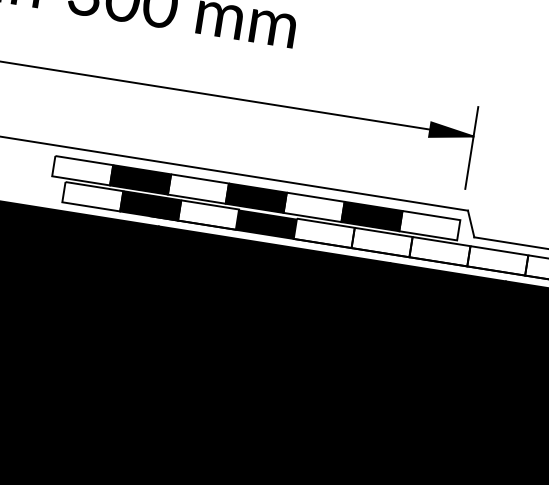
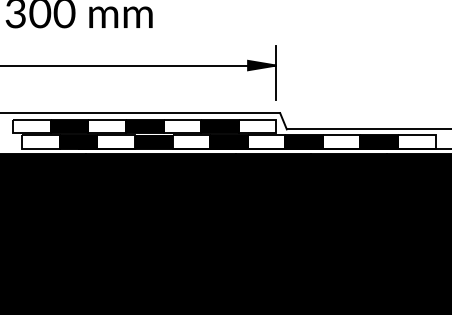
fill: (381, 241) -> (228, 141), added
fill: (497, 260) -> (303, 141), added

